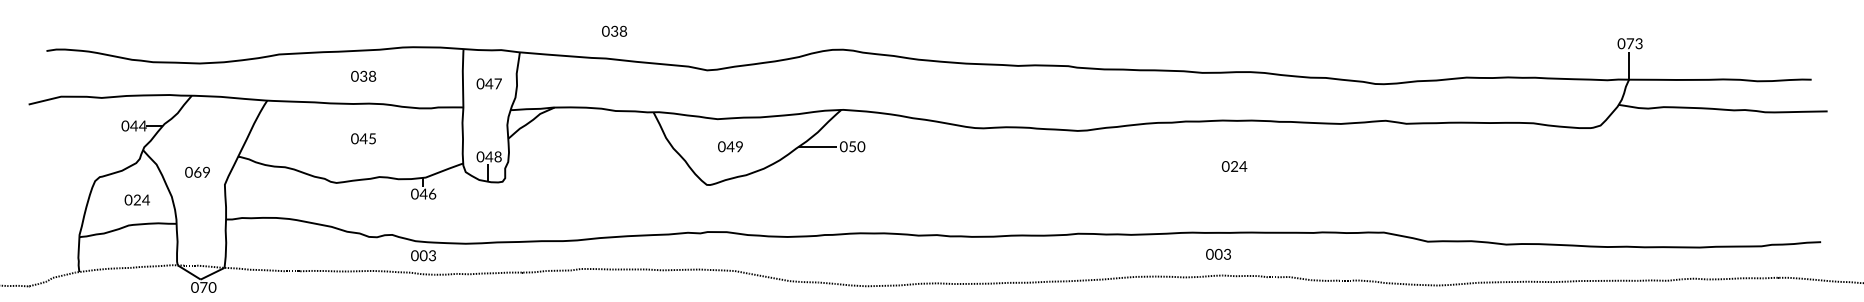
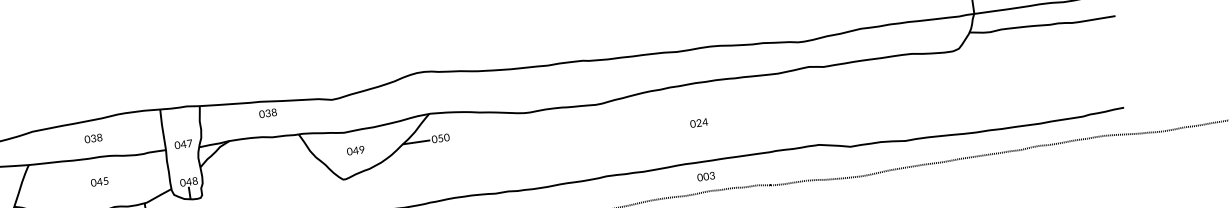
text: (614, 30) -> (267, 112), moved
text: (488, 83) -> (182, 144), moved
text: (1234, 166) -> (699, 123), moved

